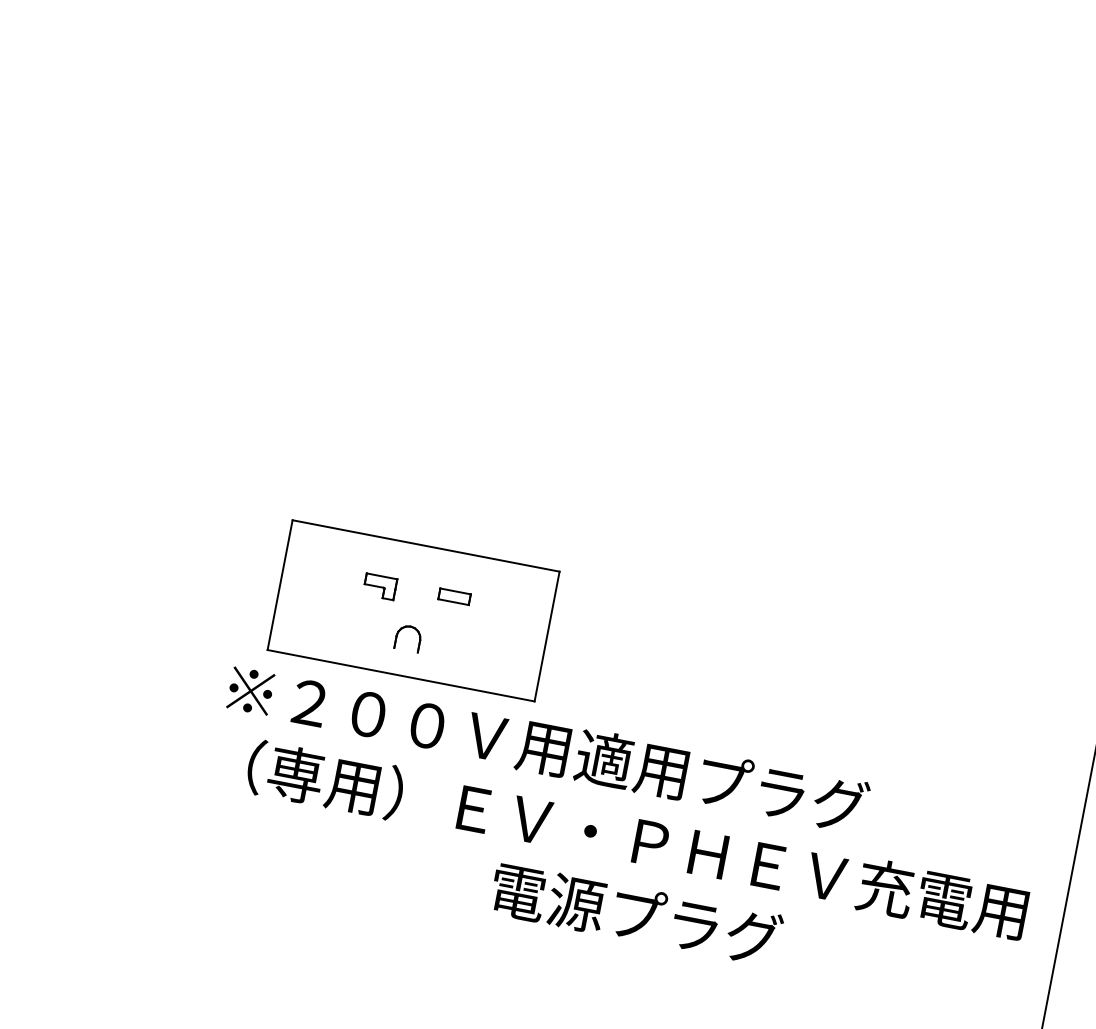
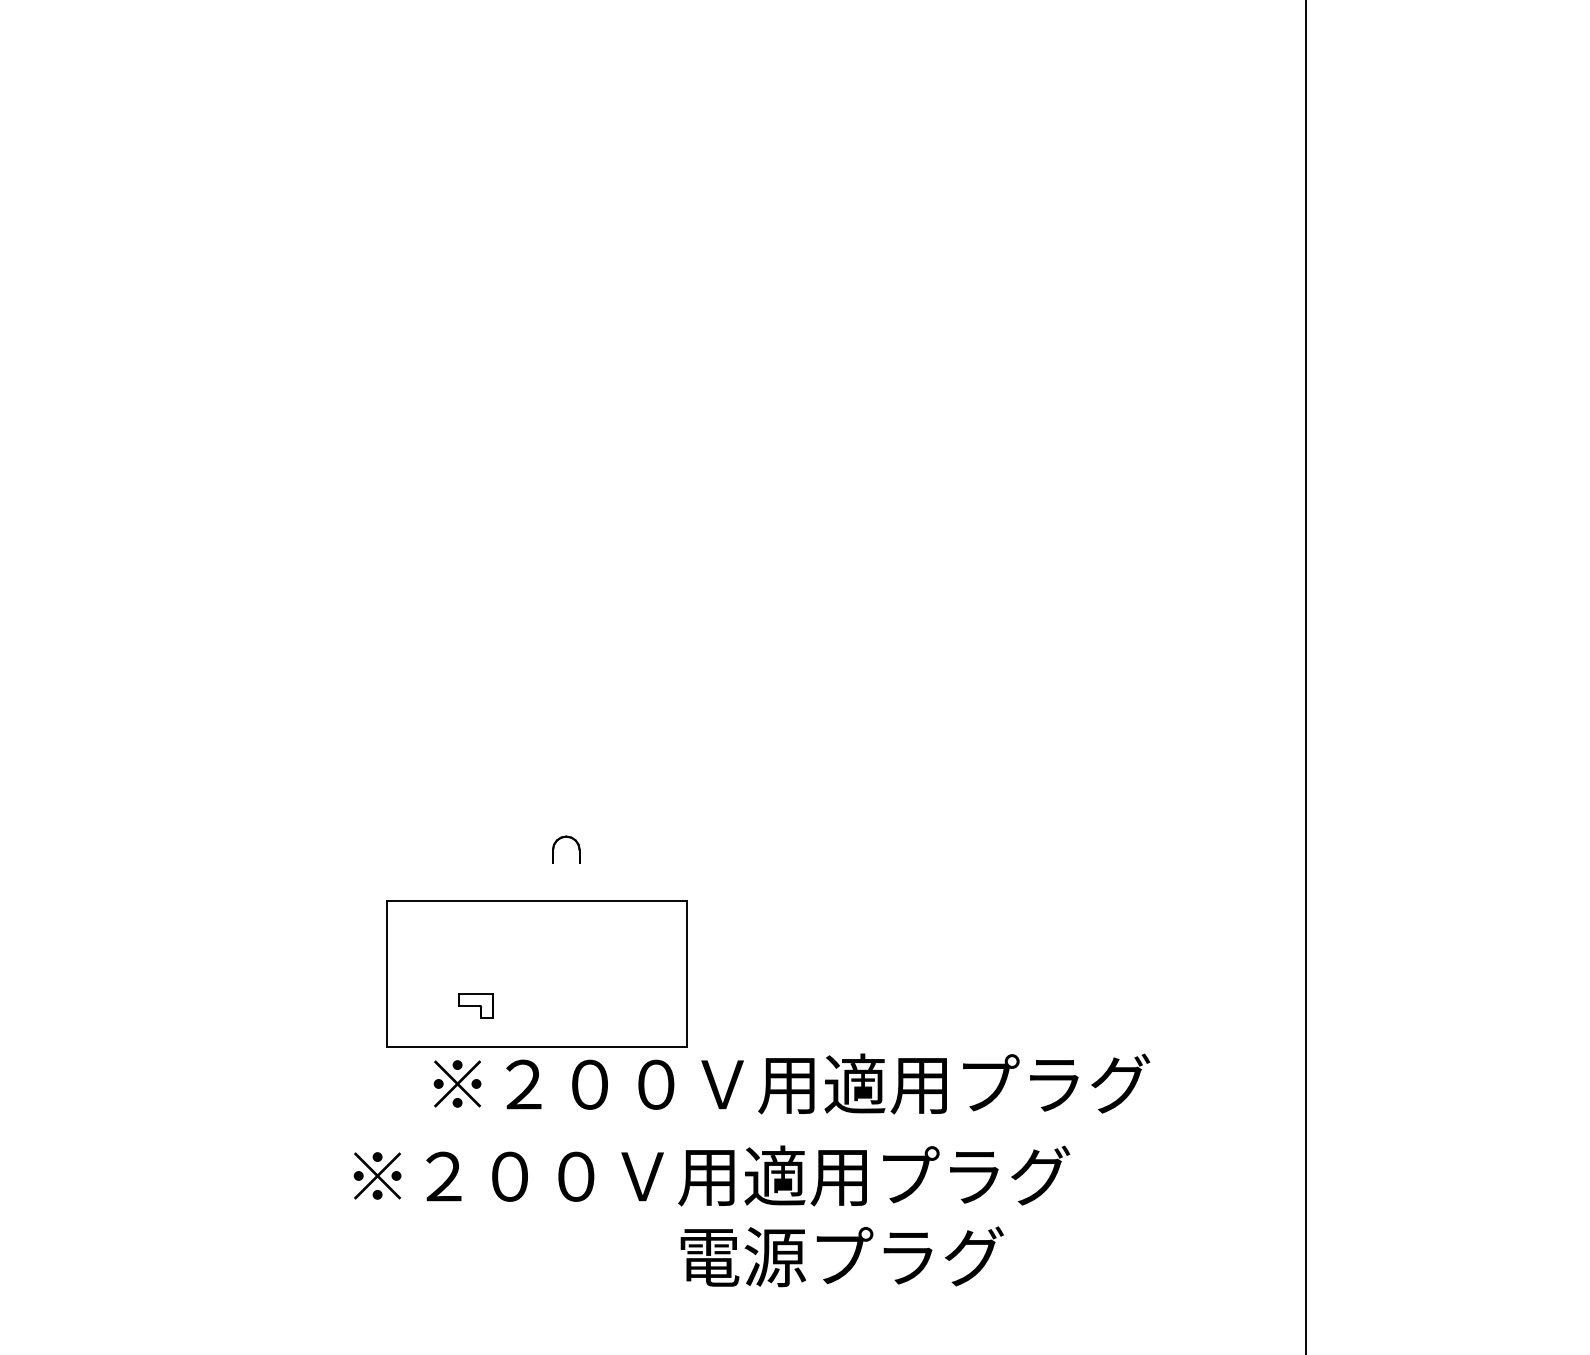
part: (379, 586) -> (475, 1005), moved
part: (454, 596) -> (578, 949), removed
part: (407, 627) -> (563, 838), moved
text: (547, 747) -> (791, 1083), moved
text: (620, 836) -> (808, 1175), （専用）ＥＶ・ＰＨＥＶ充電用 -> ※２００Ｖ用適用プラグ

